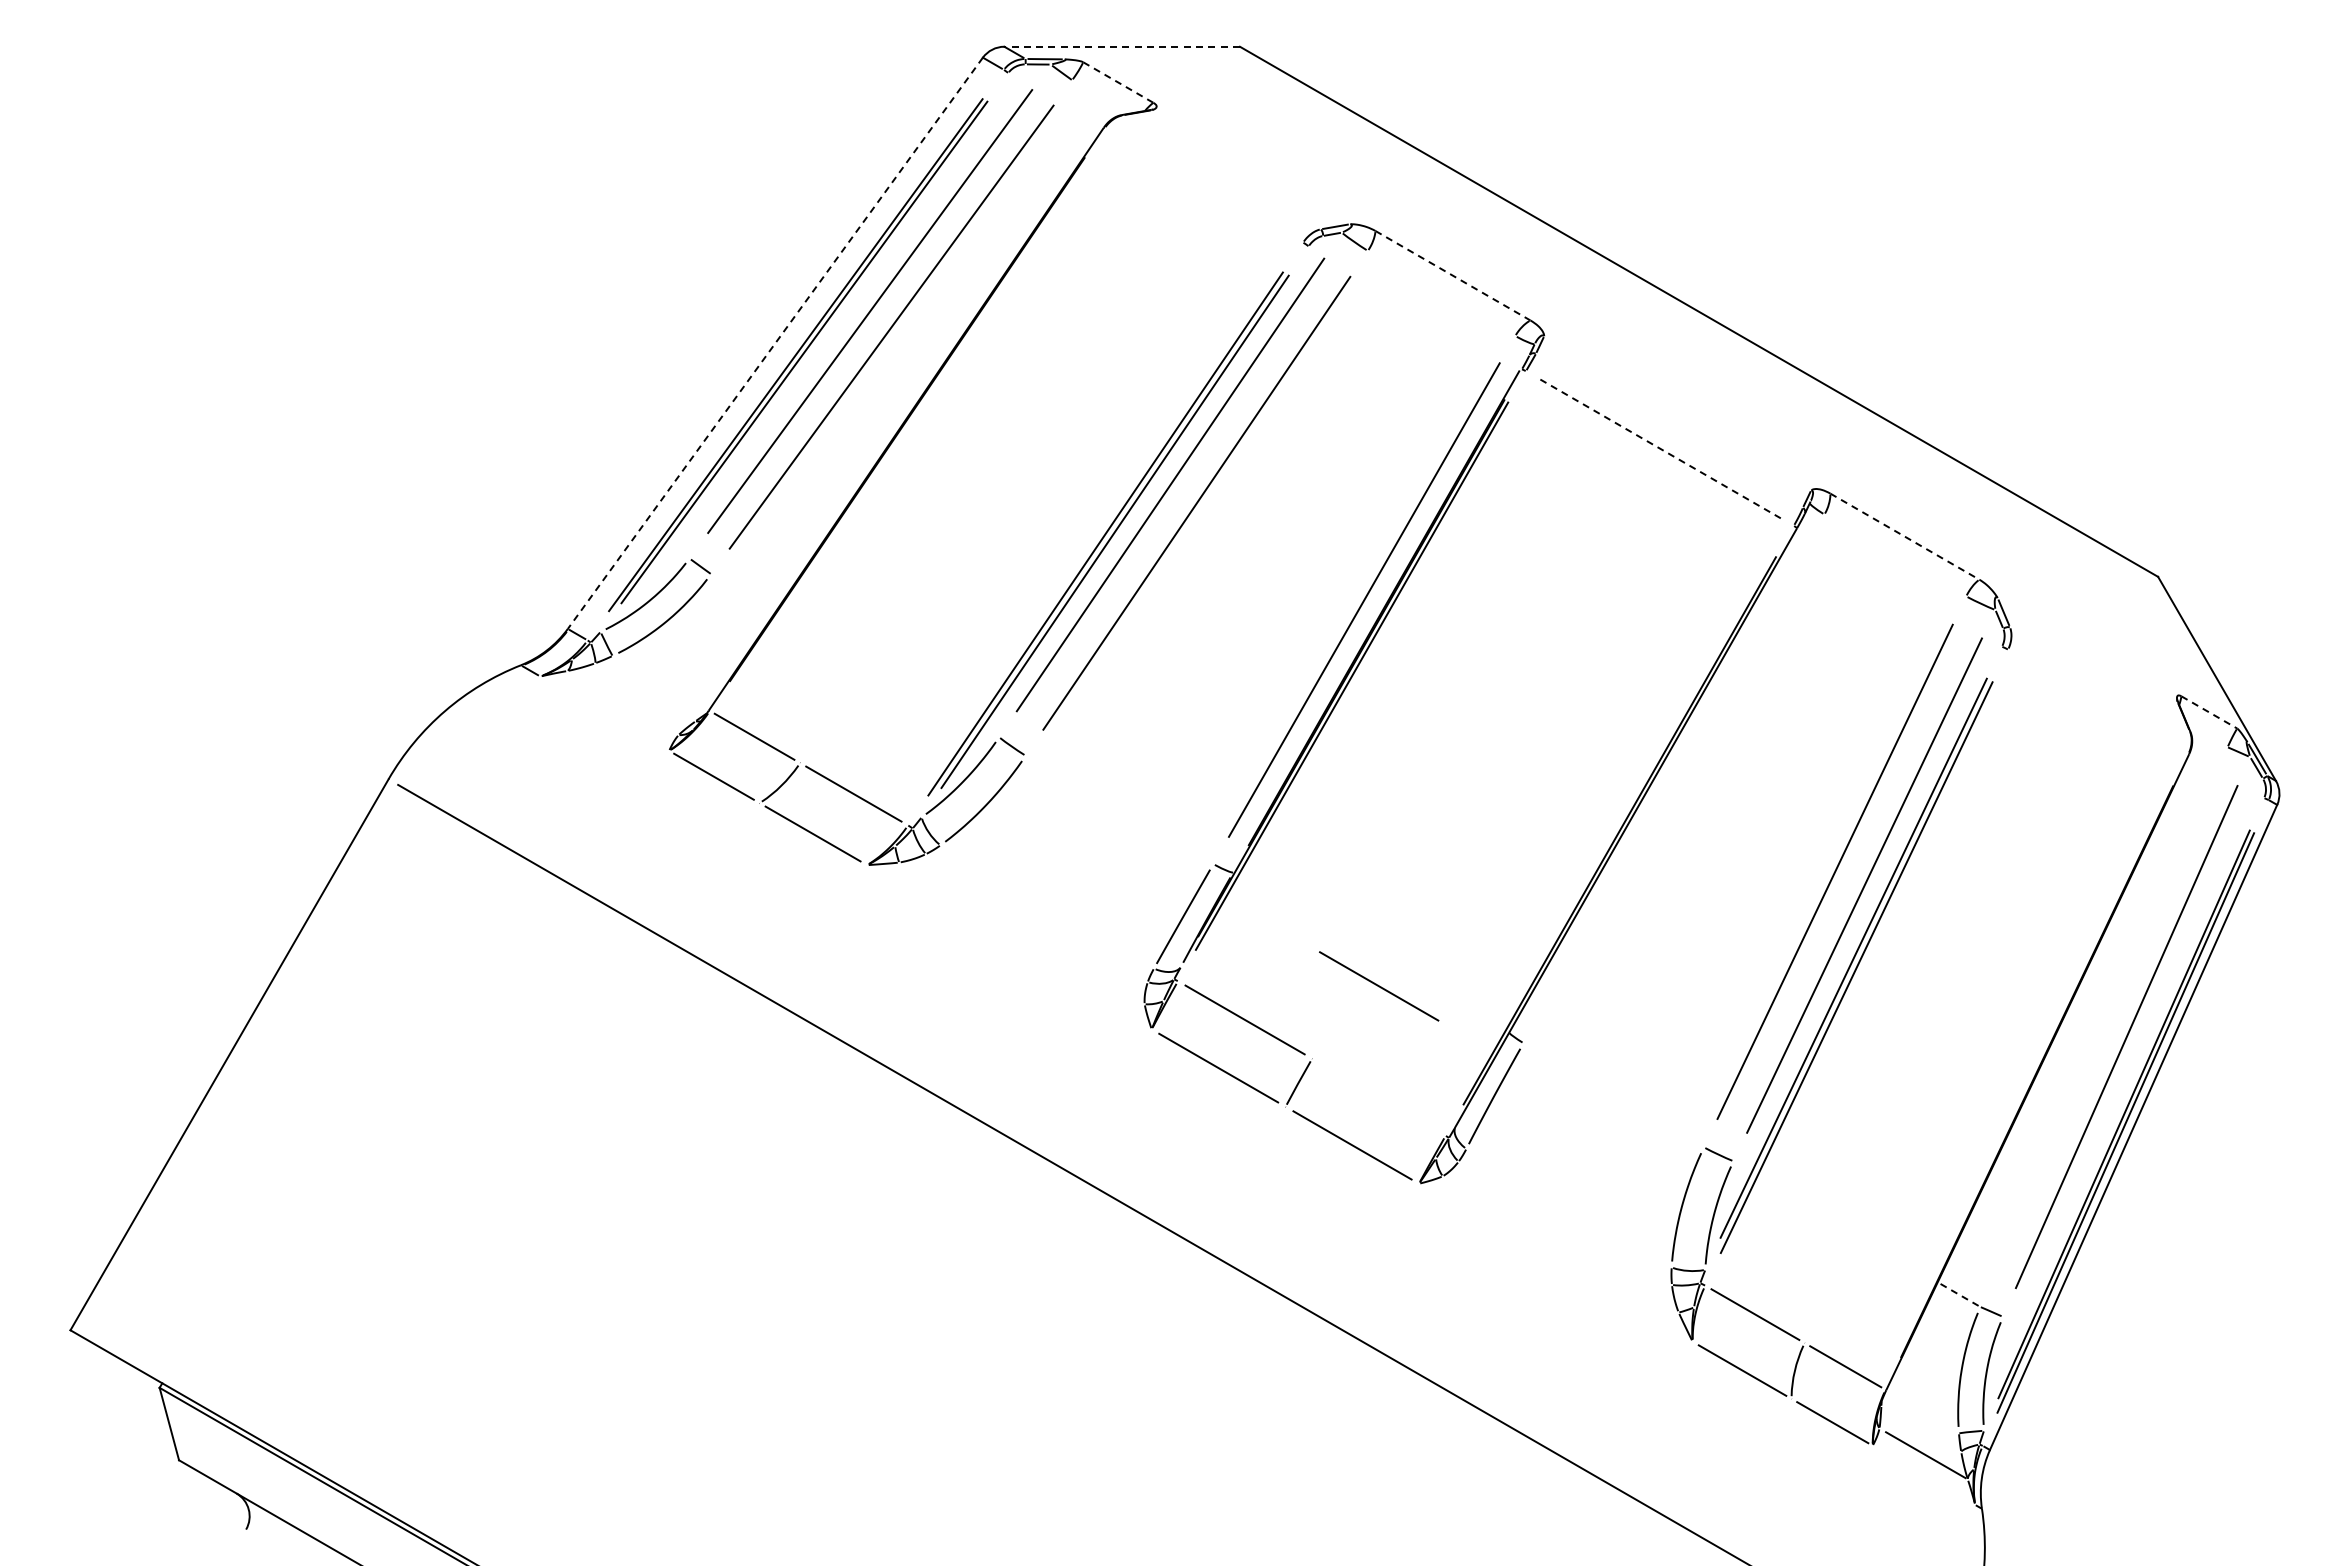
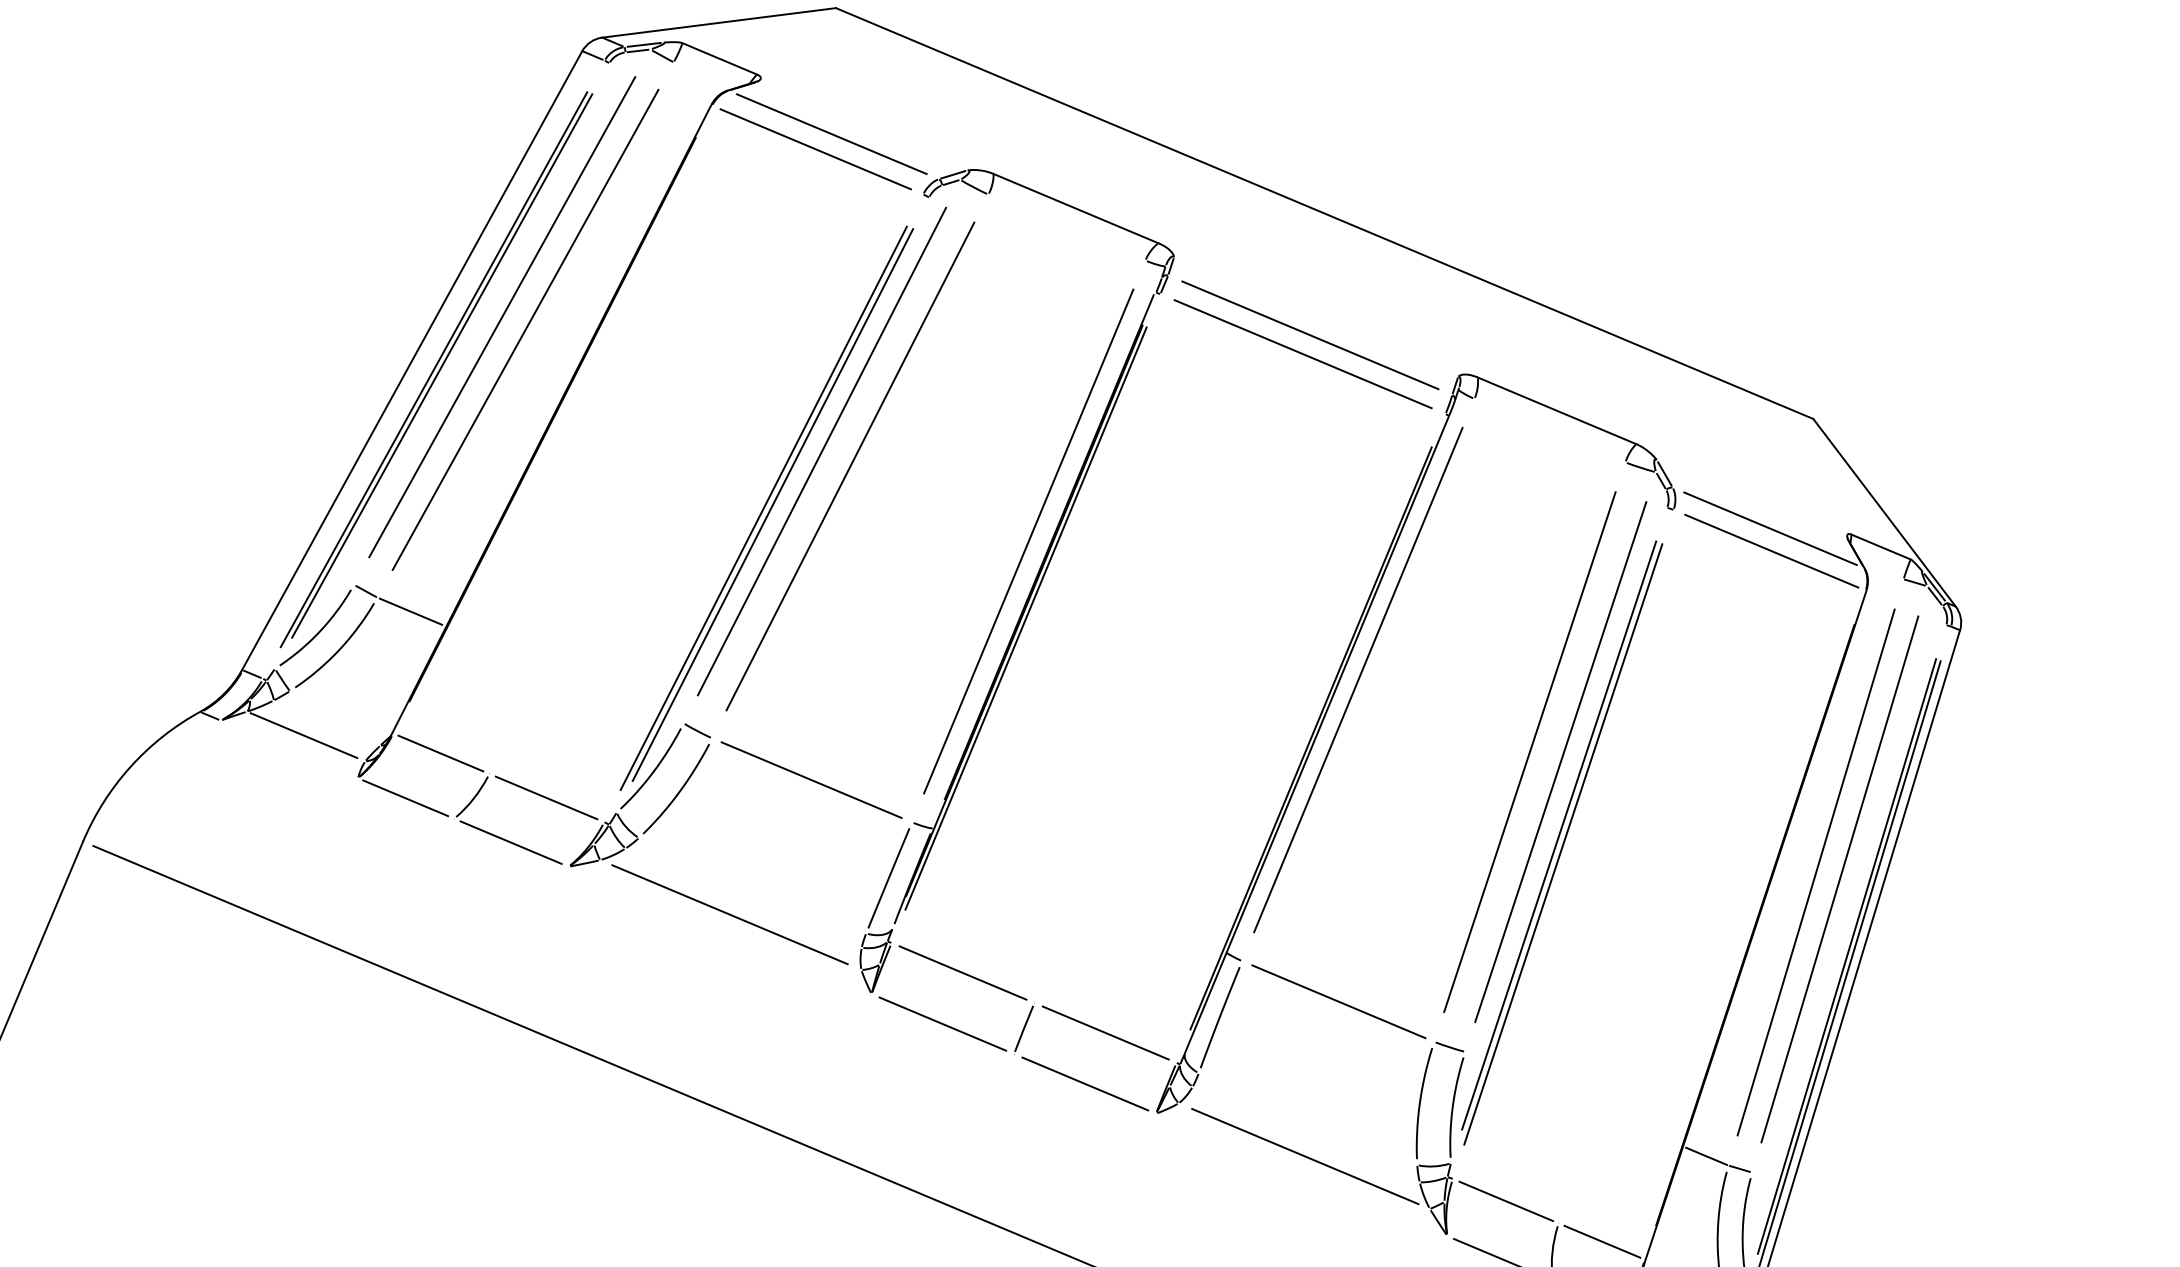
line: (1122, 46) -> (719, 22), dashed -> solid
line: (1118, 82) -> (719, 58), dashed -> solid
line: (1219, 170) -> (831, 133), added
line: (1201, 183) -> (814, 148), added
line: (1453, 275) -> (1076, 208), dashed -> solid
line: (775, 343) -> (412, 360), dashed -> solid
line: (1669, 430) -> (1310, 335), added
line: (1659, 448) -> (1302, 354), dashed -> solid
line: (1905, 536) -> (1557, 410), dashed -> solid
line: (742, 592) -> (410, 611), added
line: (2101, 680) -> (1770, 528), added
line: (621, 701) -> (304, 735), added
line: (2100, 702) -> (1771, 550), added
line: (2209, 712) -> (1881, 547), dashed -> solid
line: (1674, 778) -> (1358, 679), added
line: (1118, 809) -> (811, 780), added
line: (1020, 932) -> (729, 914), added
line: (1379, 986) -> (1106, 1033), moved
line: (2103, 1027) -> (1815, 872), added
line: (1614, 1095) -> (1338, 1001), added
line: (1561, 1244) -> (1305, 1156), added
line: (1960, 1295) -> (1707, 1156), dashed -> solid

